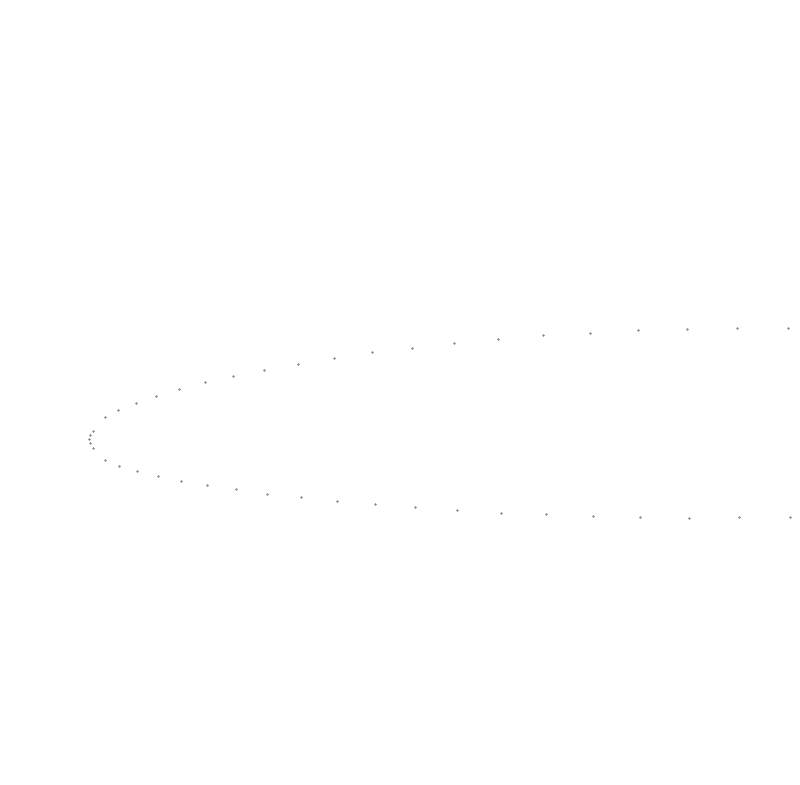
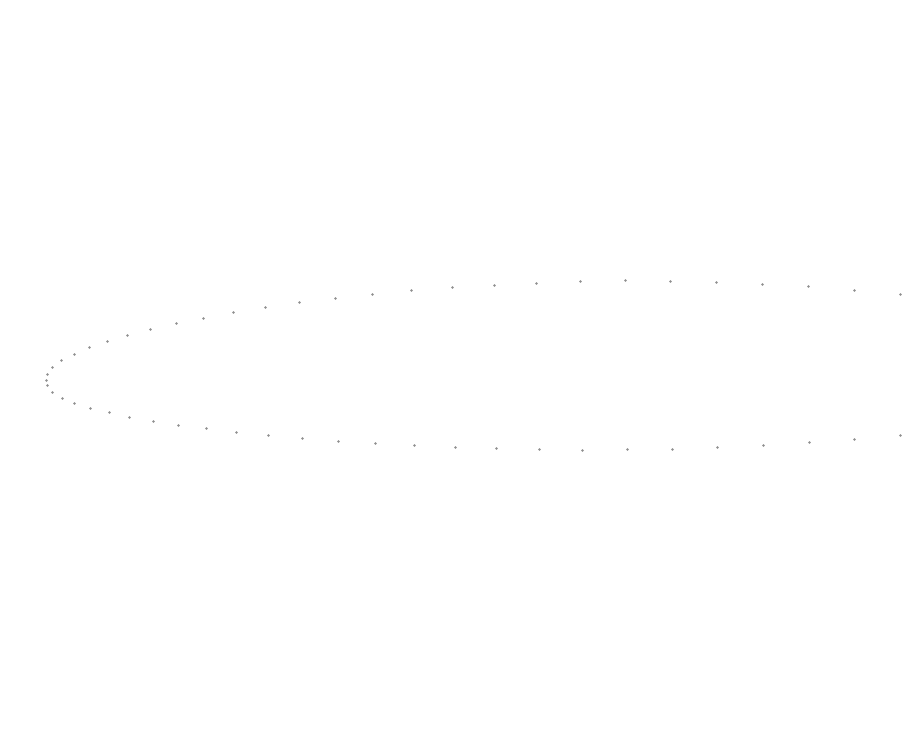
part: (91, 438) -> (49, 379), size x1.67

